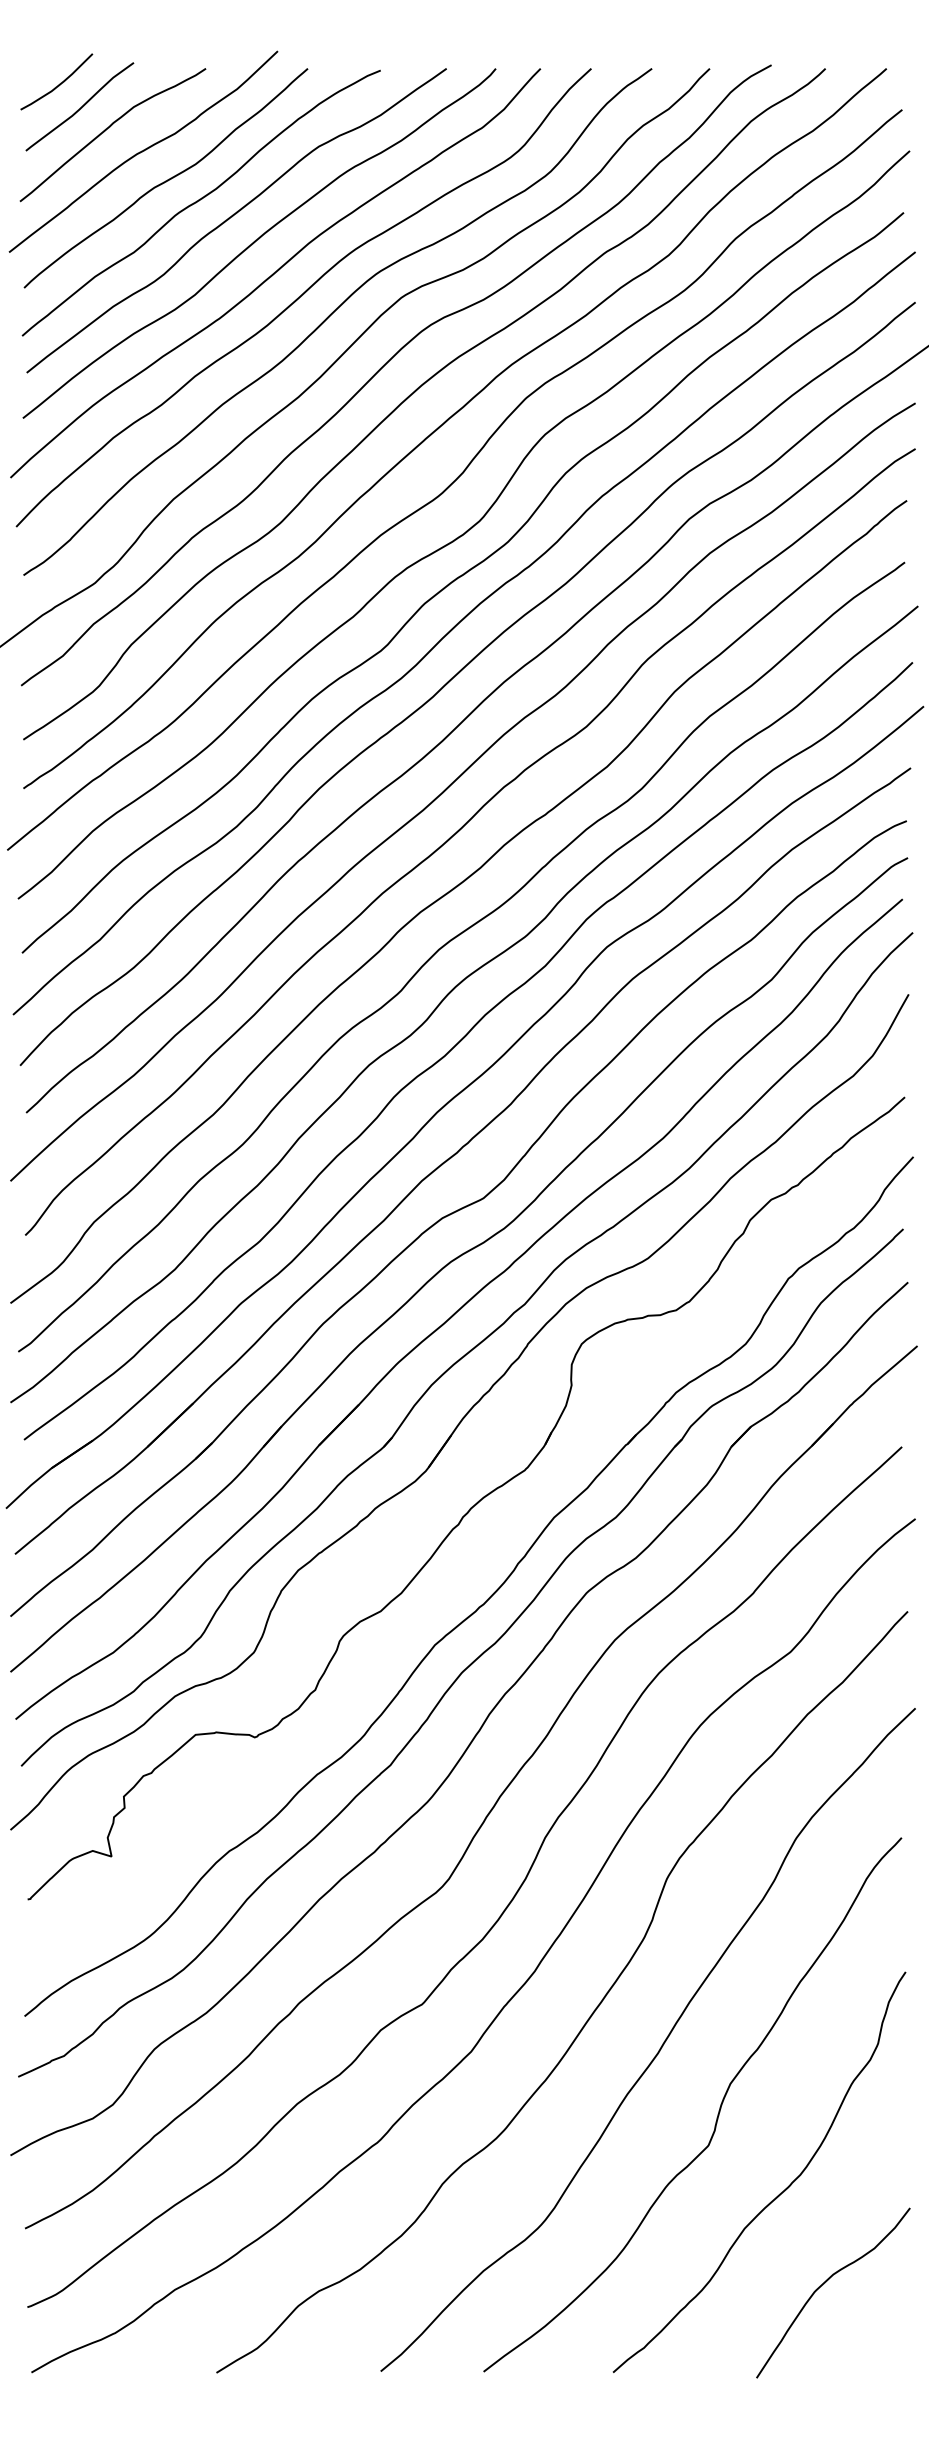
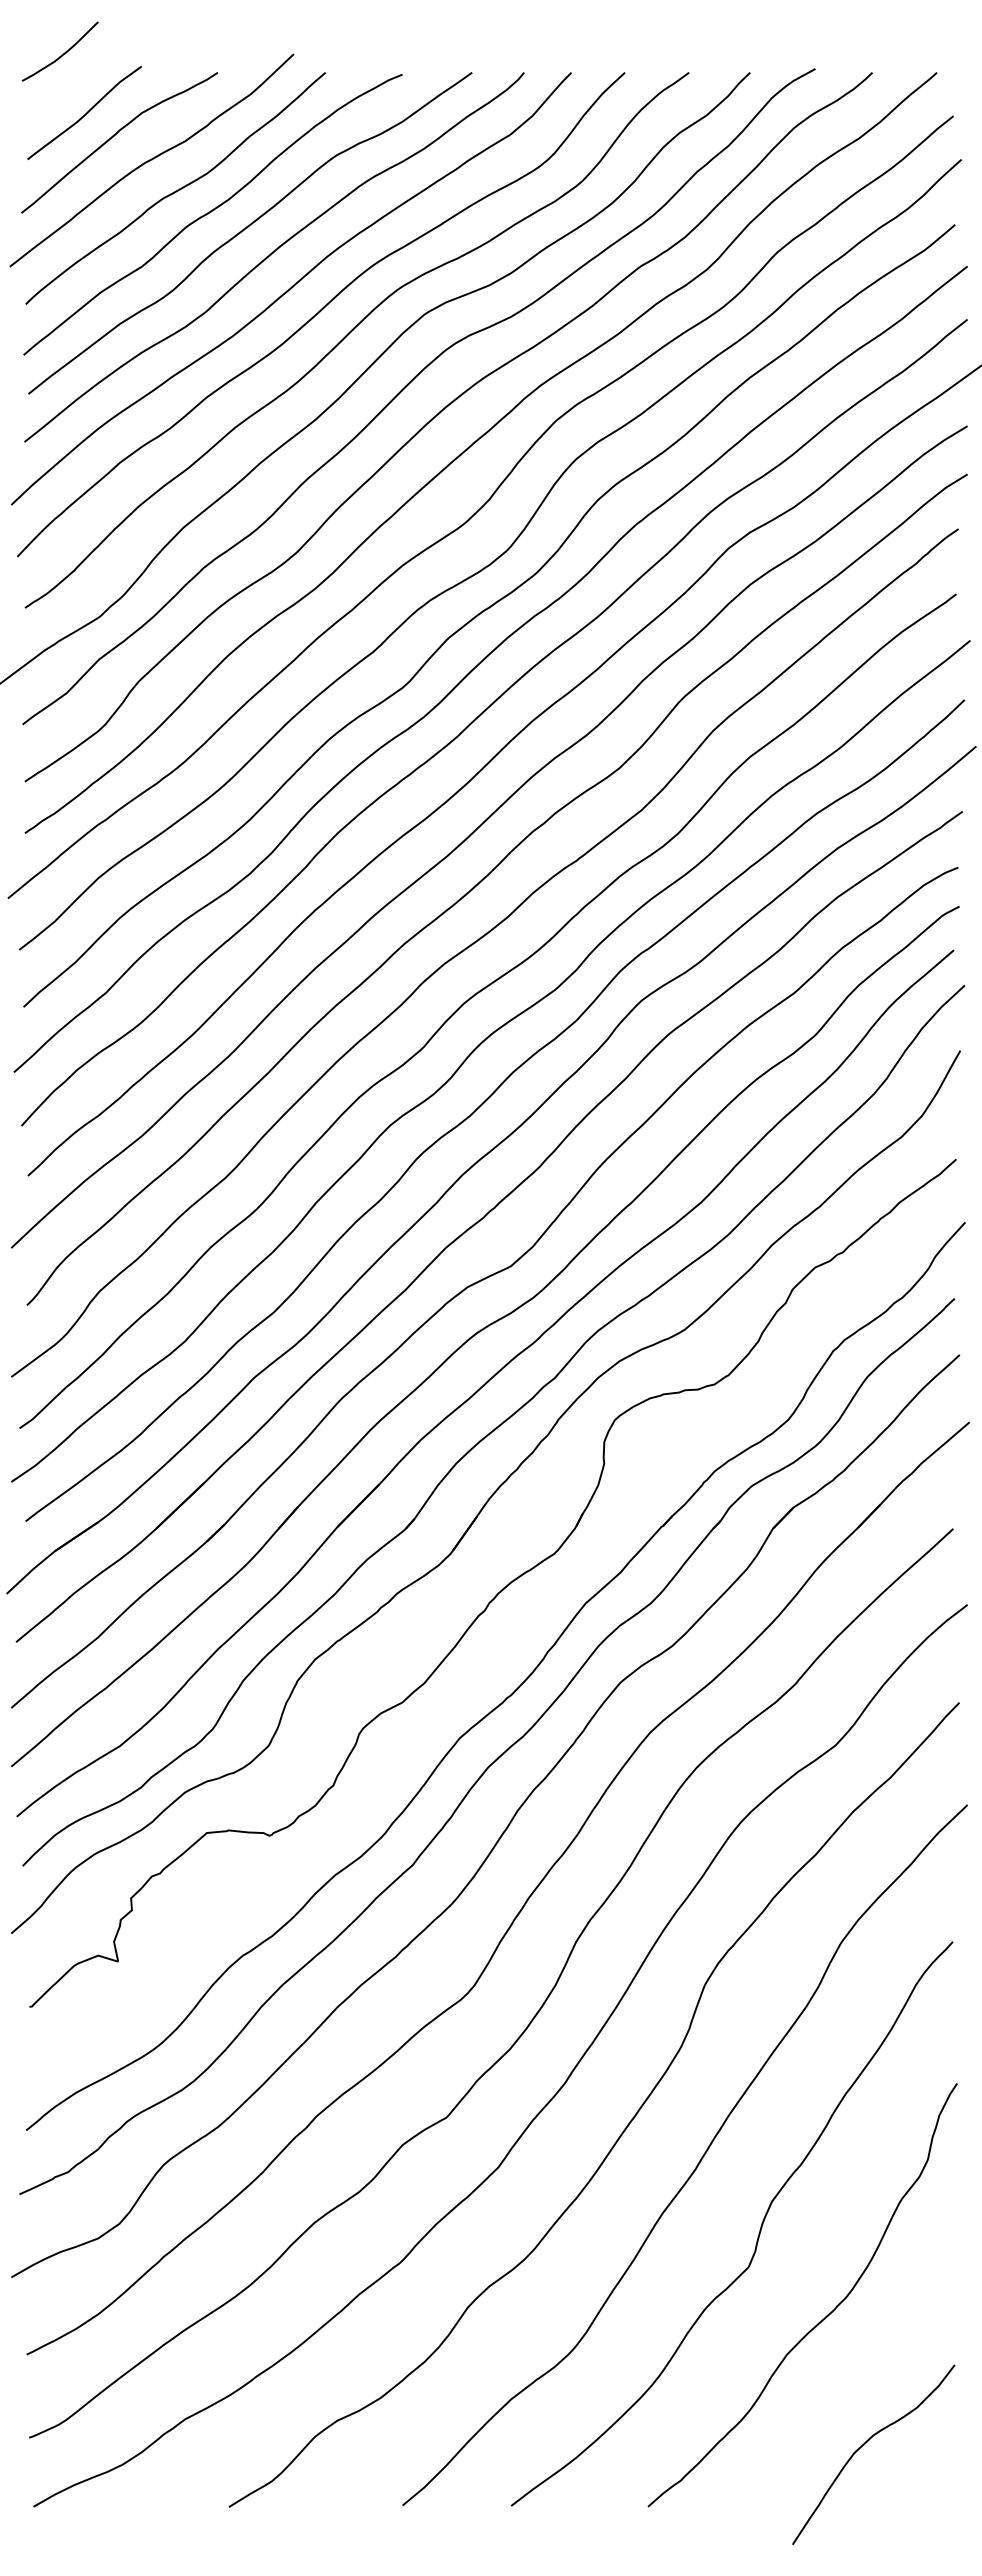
curve: (57, 84) -> (61, 54), moved
curve: (824, 2284) -> (864, 2445), moved

